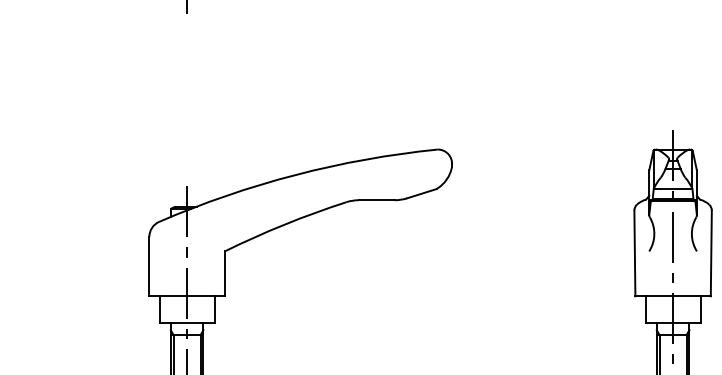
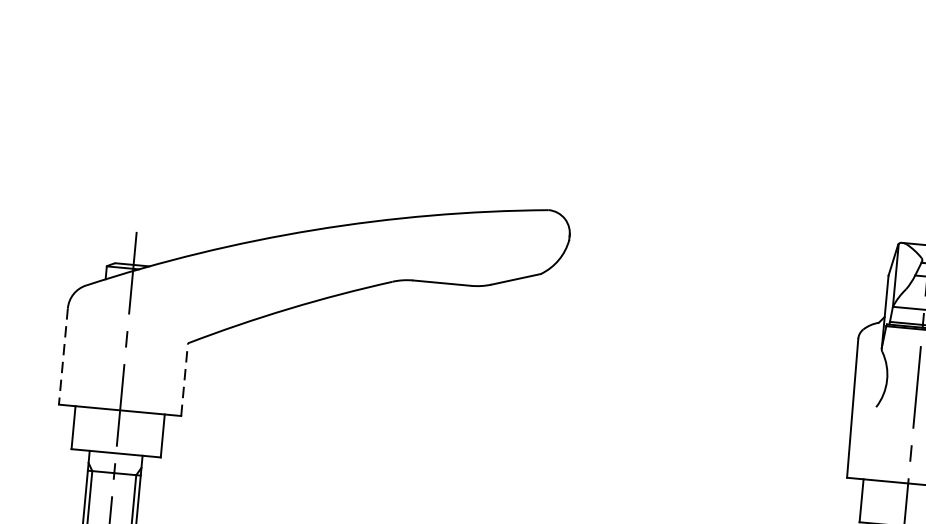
line: (149, 266) -> (63, 356), solid -> dashed
line: (224, 273) -> (184, 379), solid -> dashed

